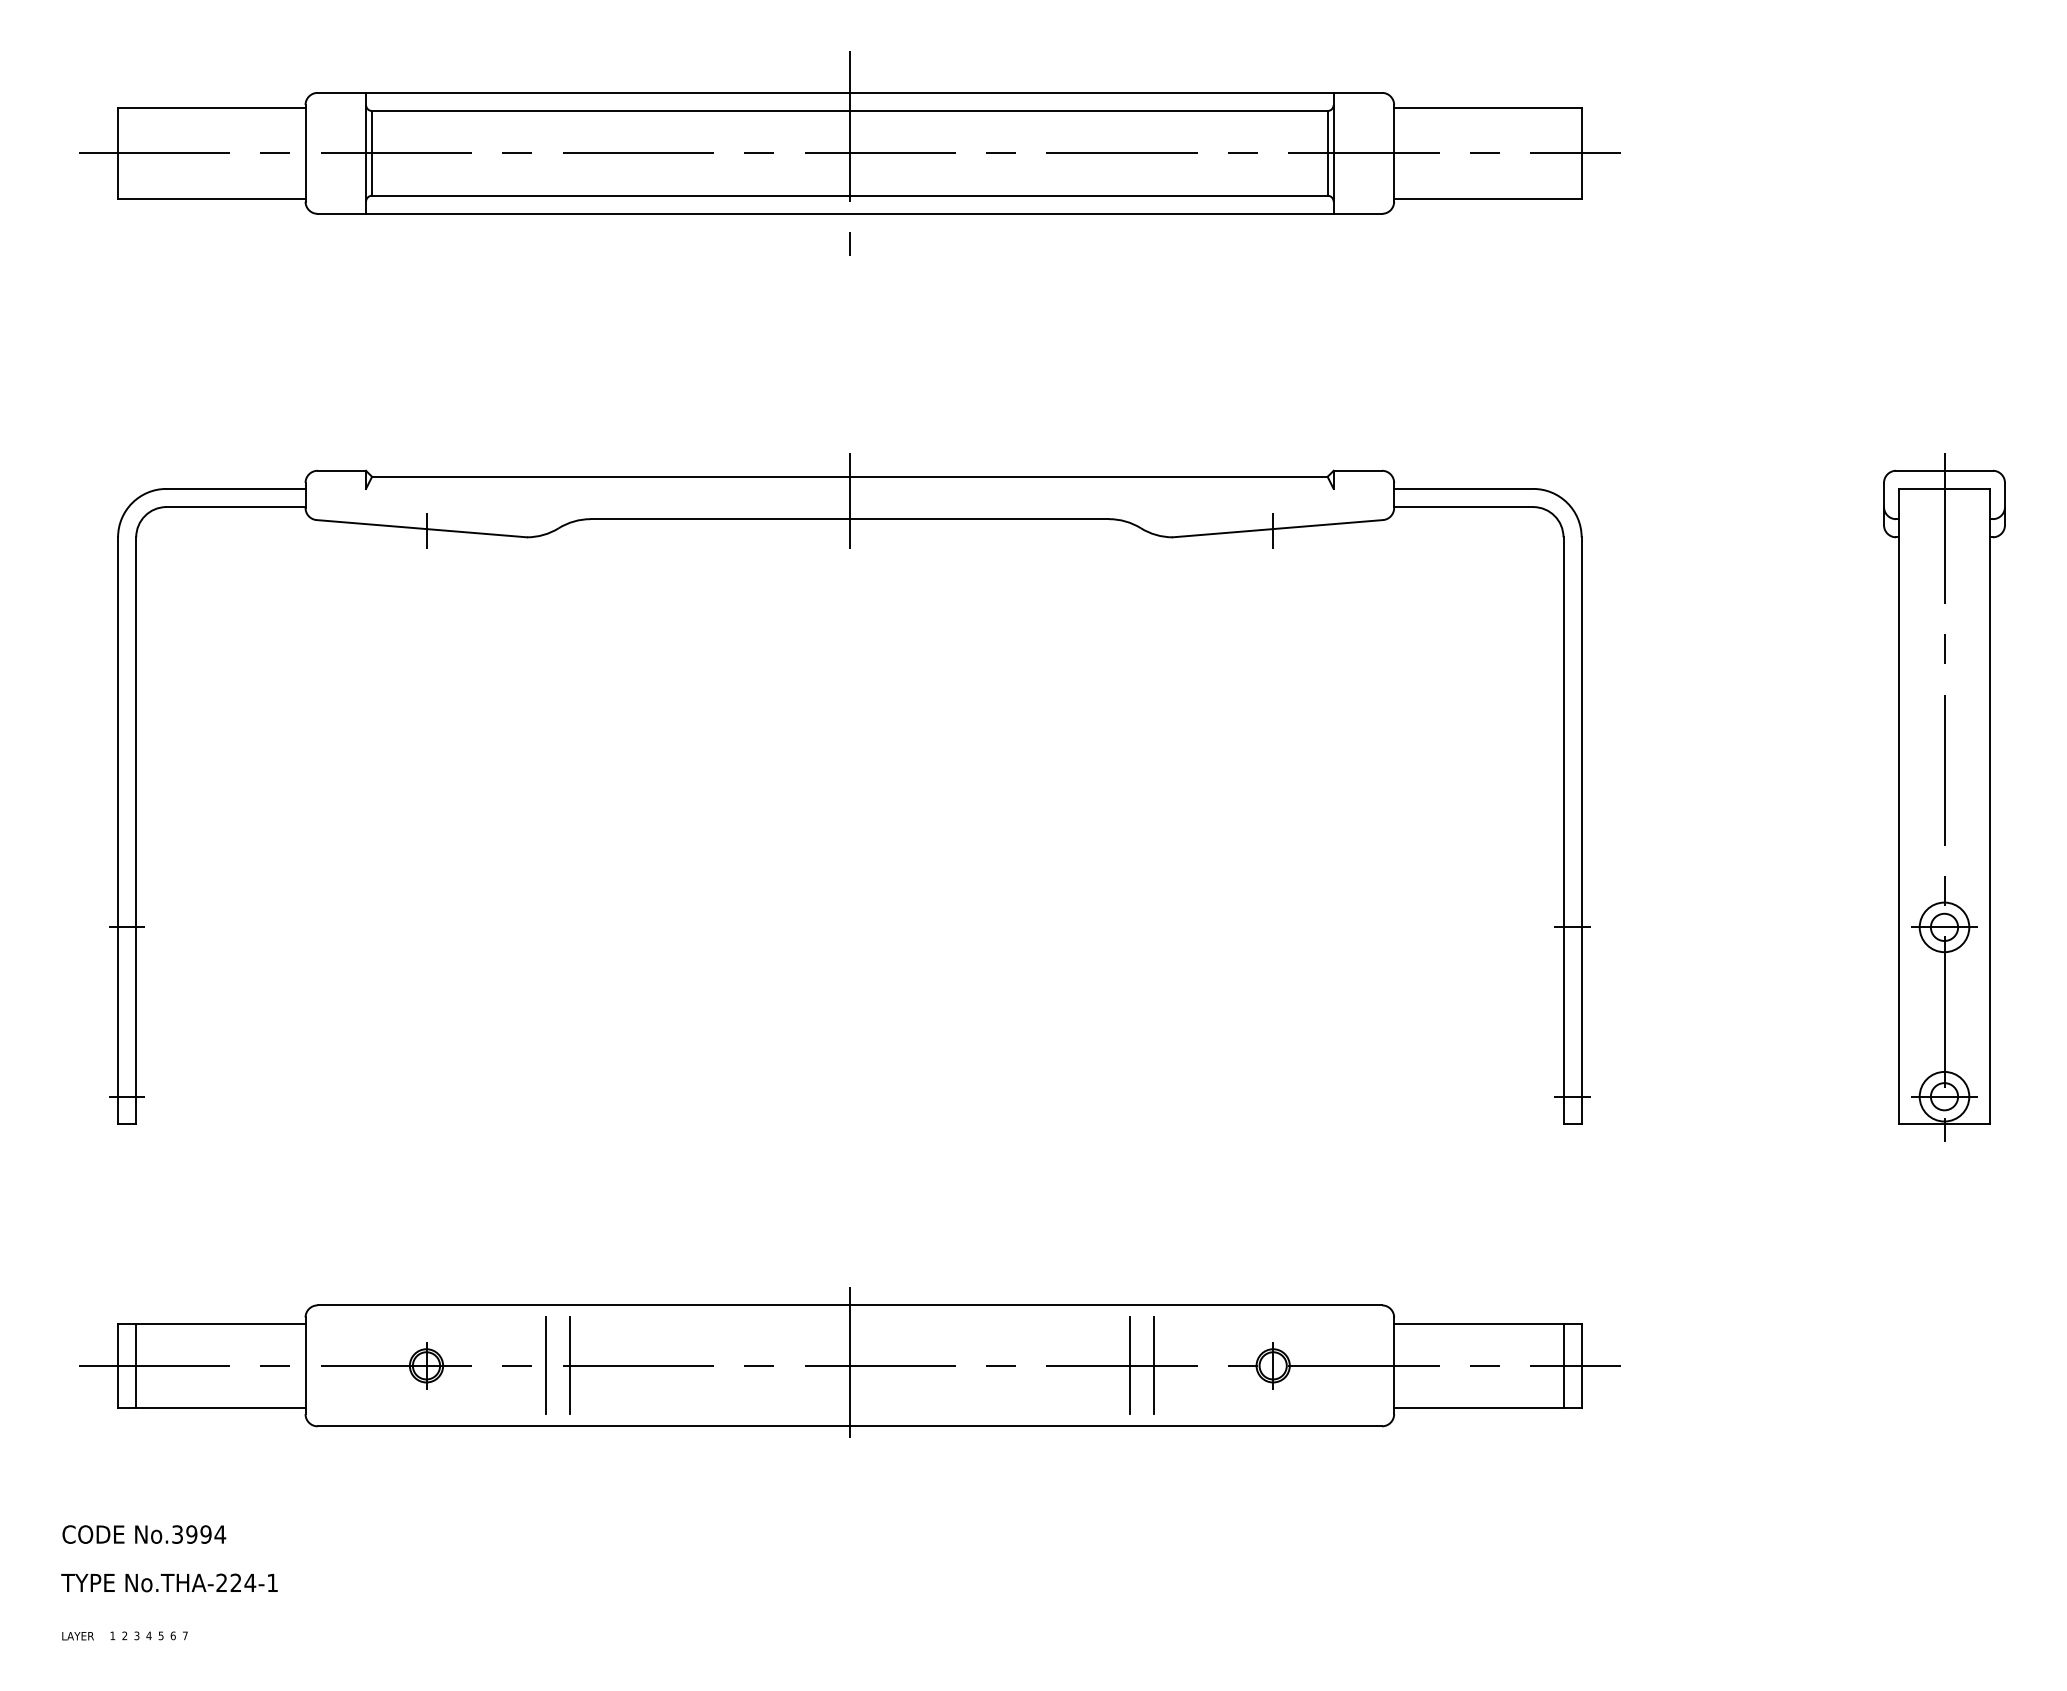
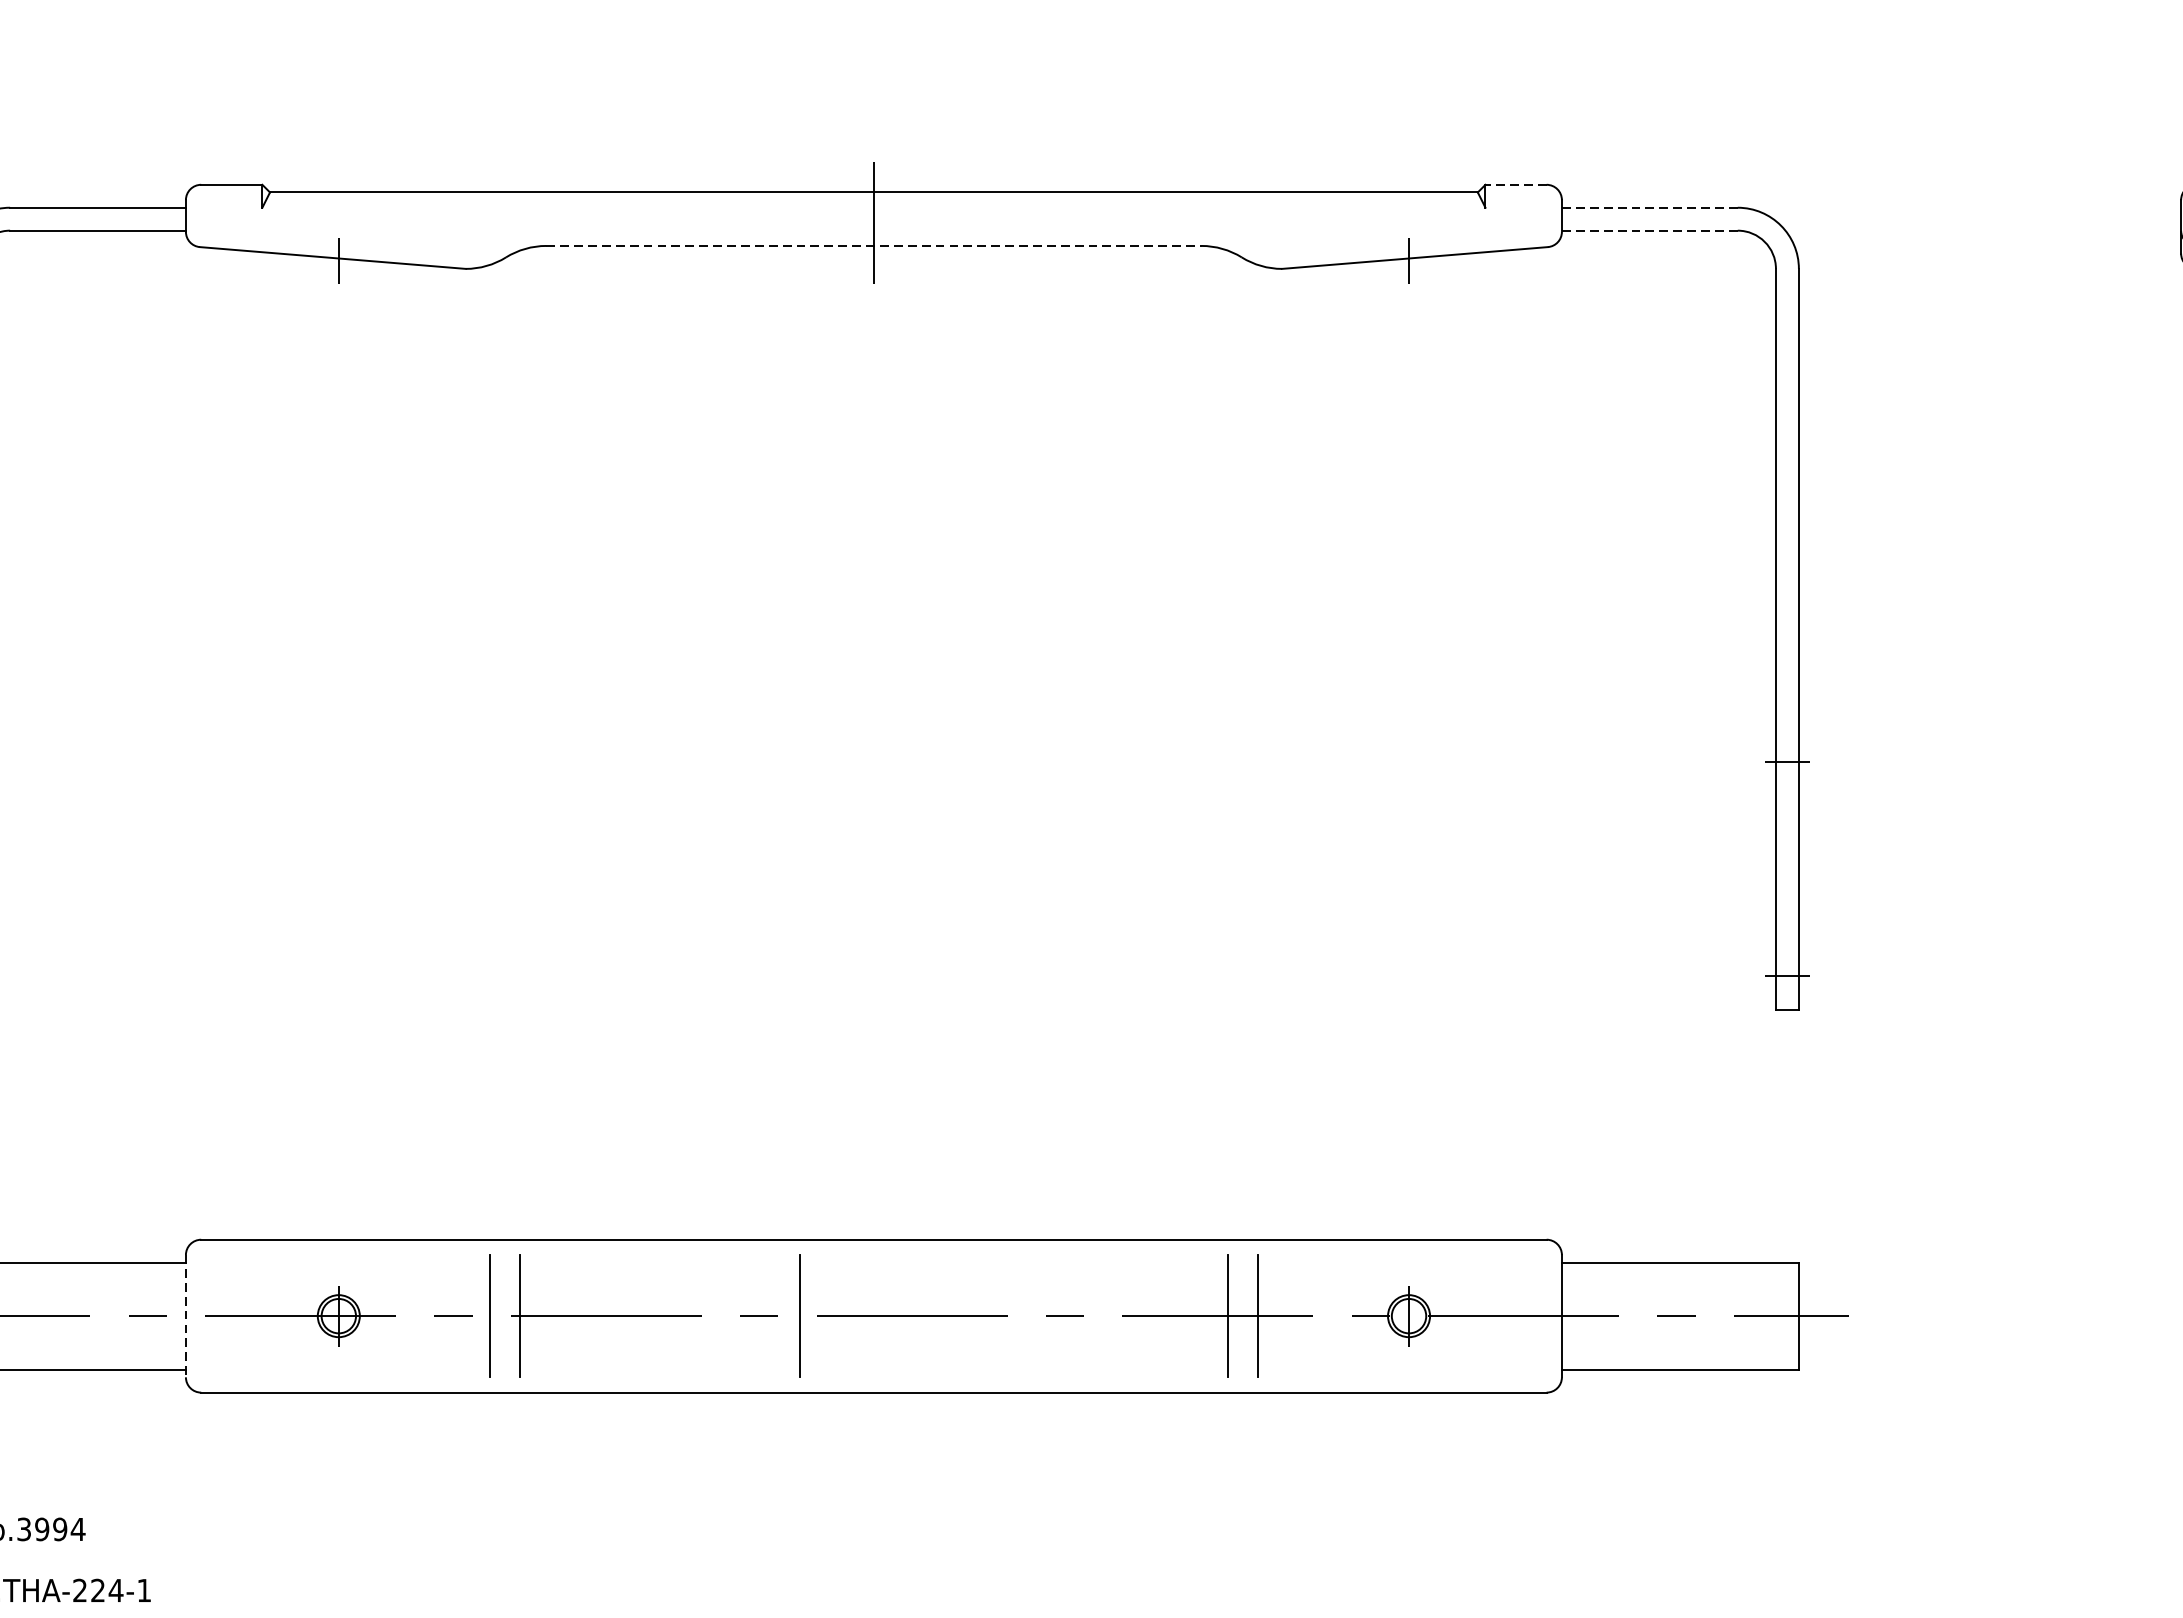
line: (1357, 470) -> (1515, 184), solid -> dashed
line: (1463, 488) -> (1649, 207), solid -> dashed
line: (1463, 507) -> (1649, 231), solid -> dashed
line: (850, 519) -> (874, 246), solid -> dashed
line: (790, 1365) -> (798, 1315), added
line: (849, 1365) -> (873, 1315), removed
line: (1563, 1365) -> (1775, 1315), removed
line: (305, 1366) -> (185, 1316), solid -> dashed

